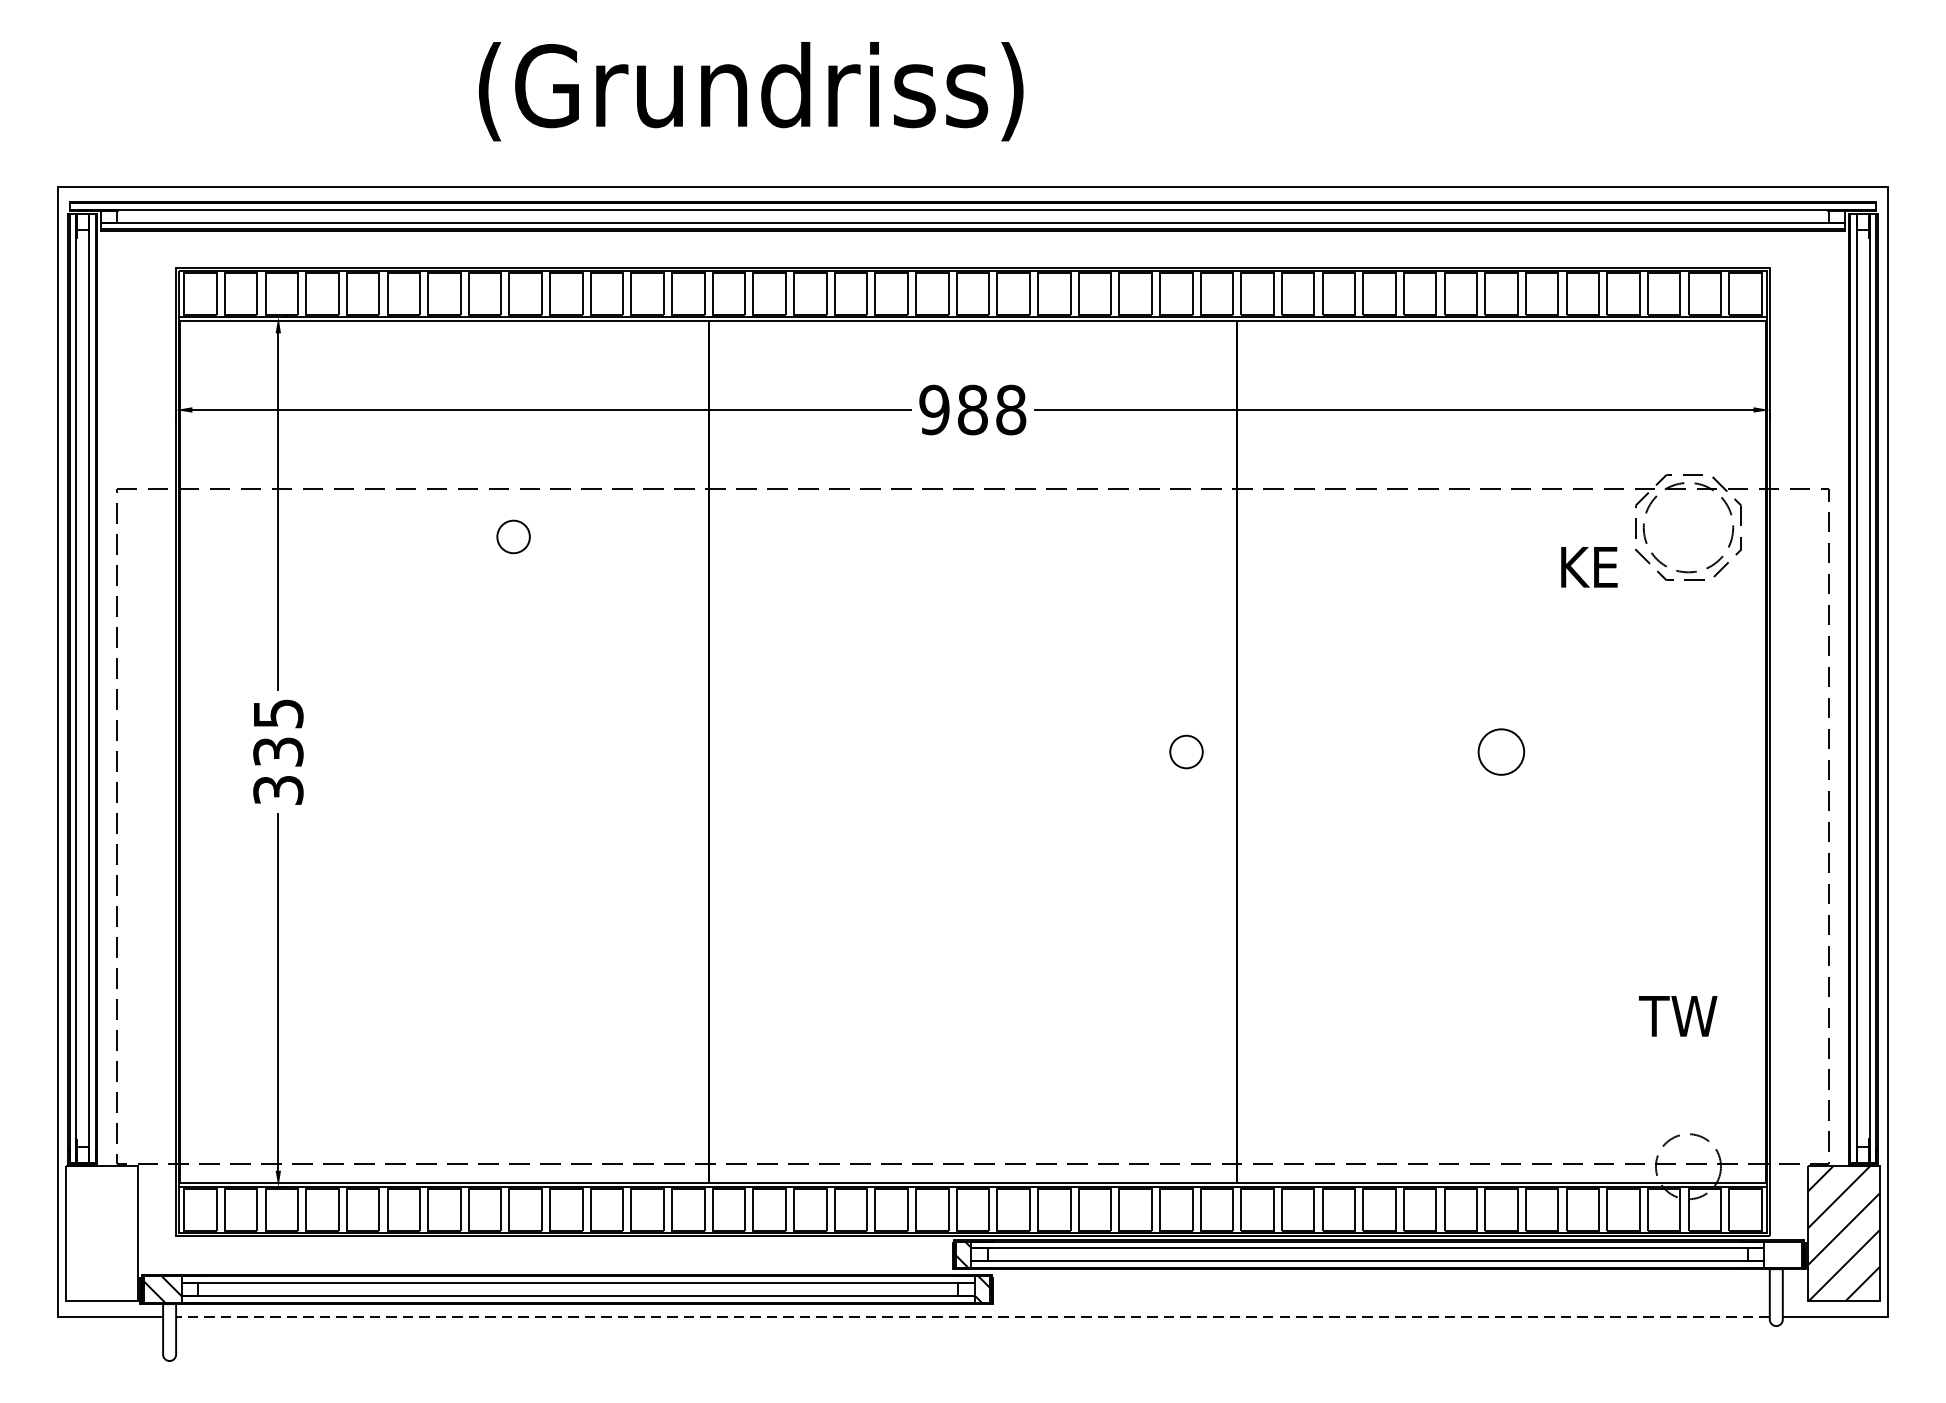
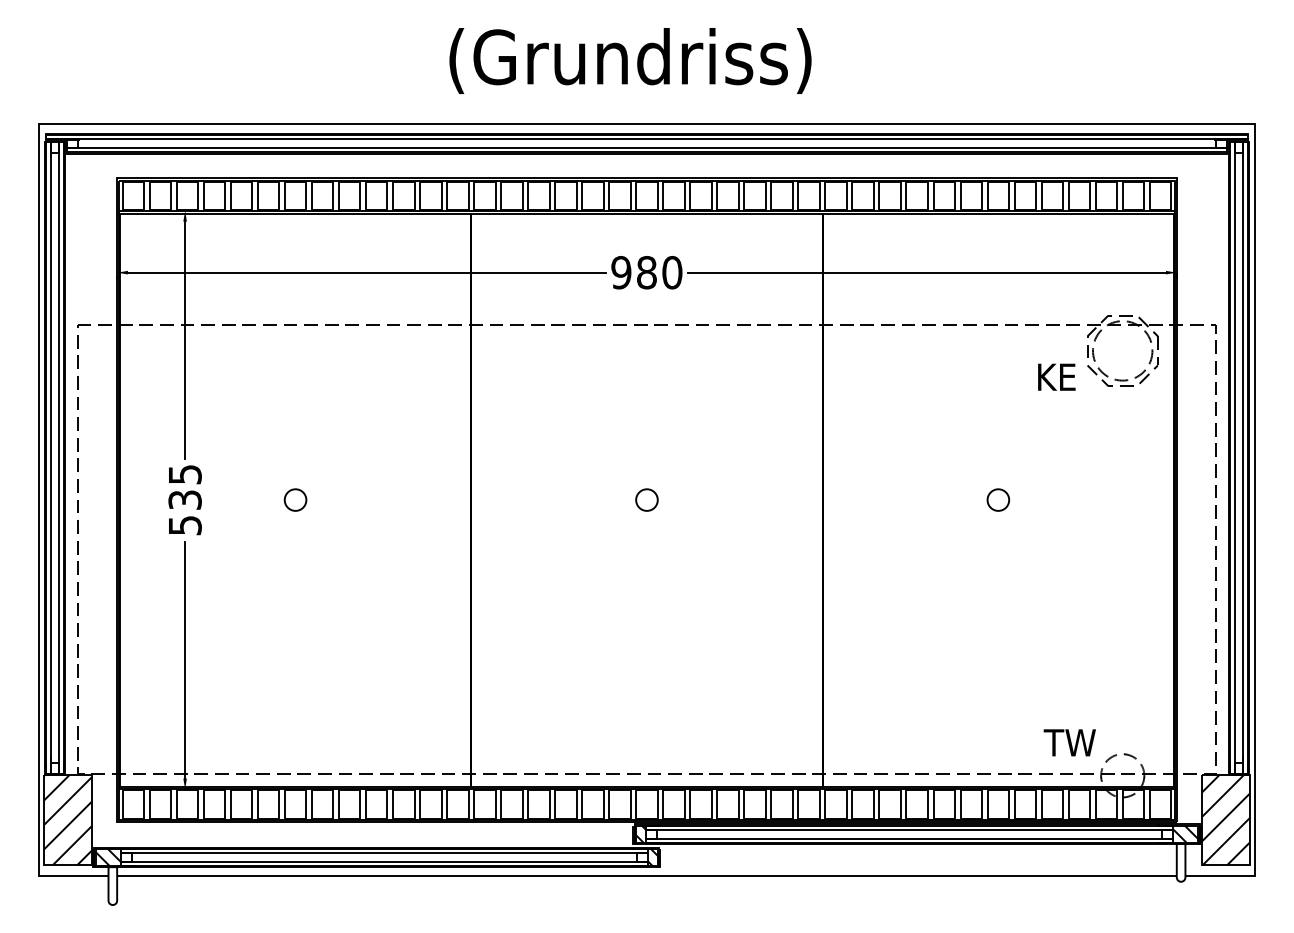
text: (751, 90) -> (630, 60), moved
text: (1011, 409) -> (672, 272), 988 -> 980
circle: (513, 536) -> (295, 499), moved
circle: (1185, 751) -> (646, 499), moved
circle: (1501, 751) -> (998, 499), size x0.71
text: (277, 790) -> (184, 525), 335 -> 535
text: (1677, 1015) -> (1069, 742), moved
hatch: (101, 1233) -> (67, 820), added
hatch: (1782, 1253) -> (1185, 833), added
line: (972, 1316) -> (646, 875), dashed -> solid

